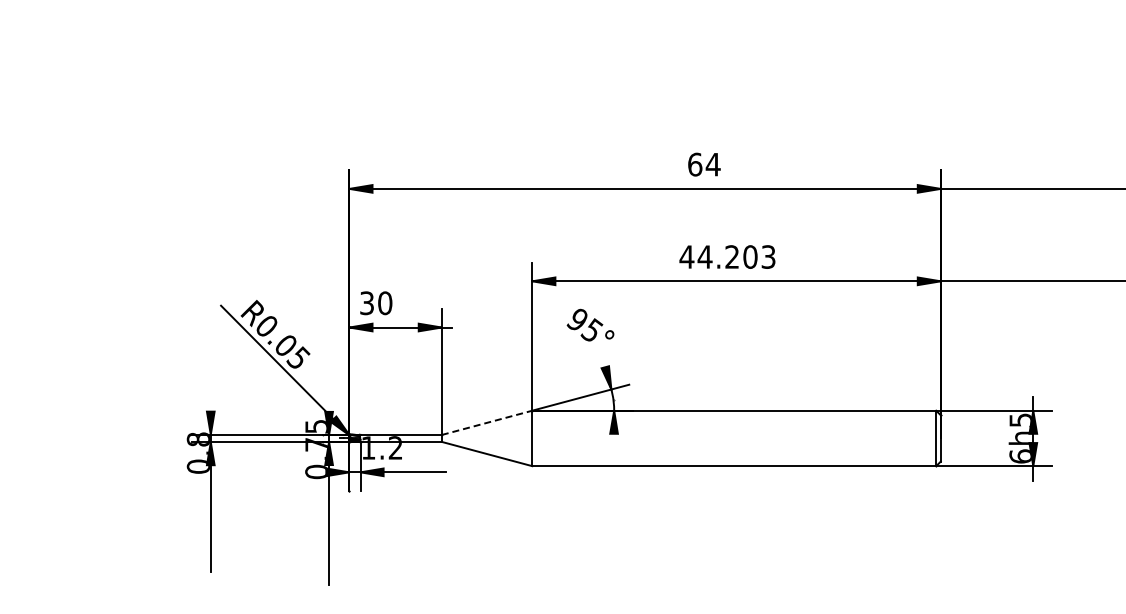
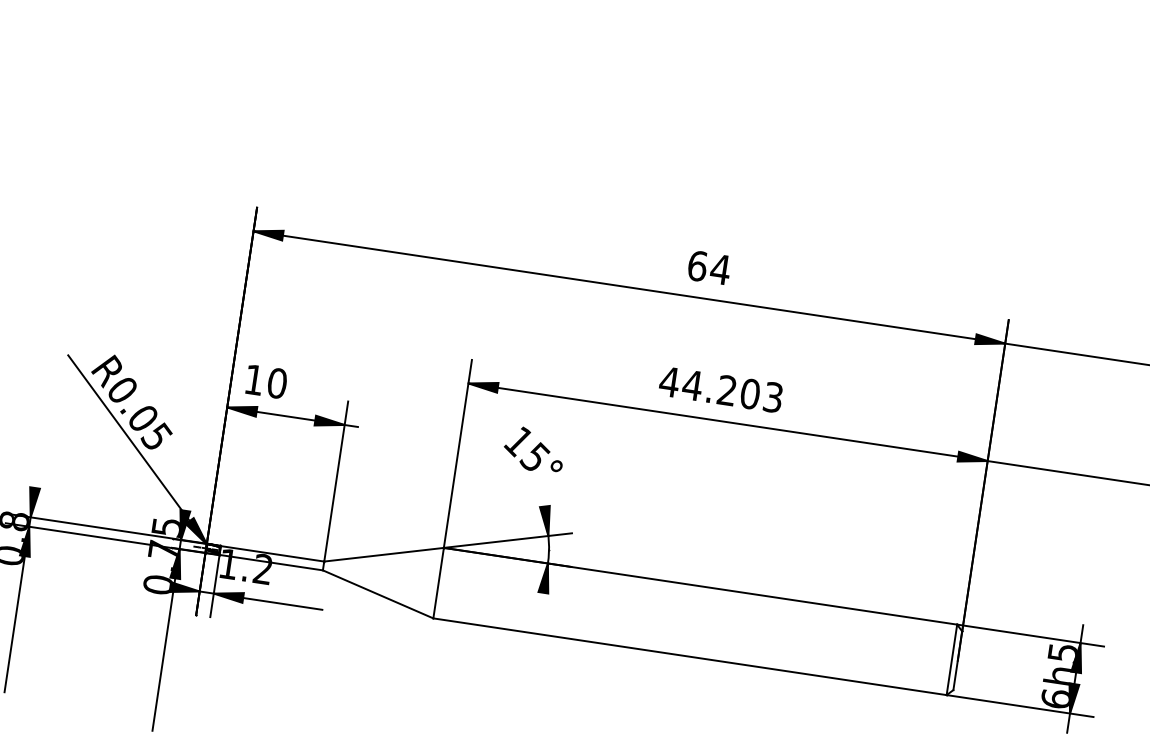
text: (366, 303) -> (253, 380), 30 -> 10
text: (576, 320) -> (517, 441), 95° -> 15°
line: (487, 422) -> (384, 554), dashed -> solid

